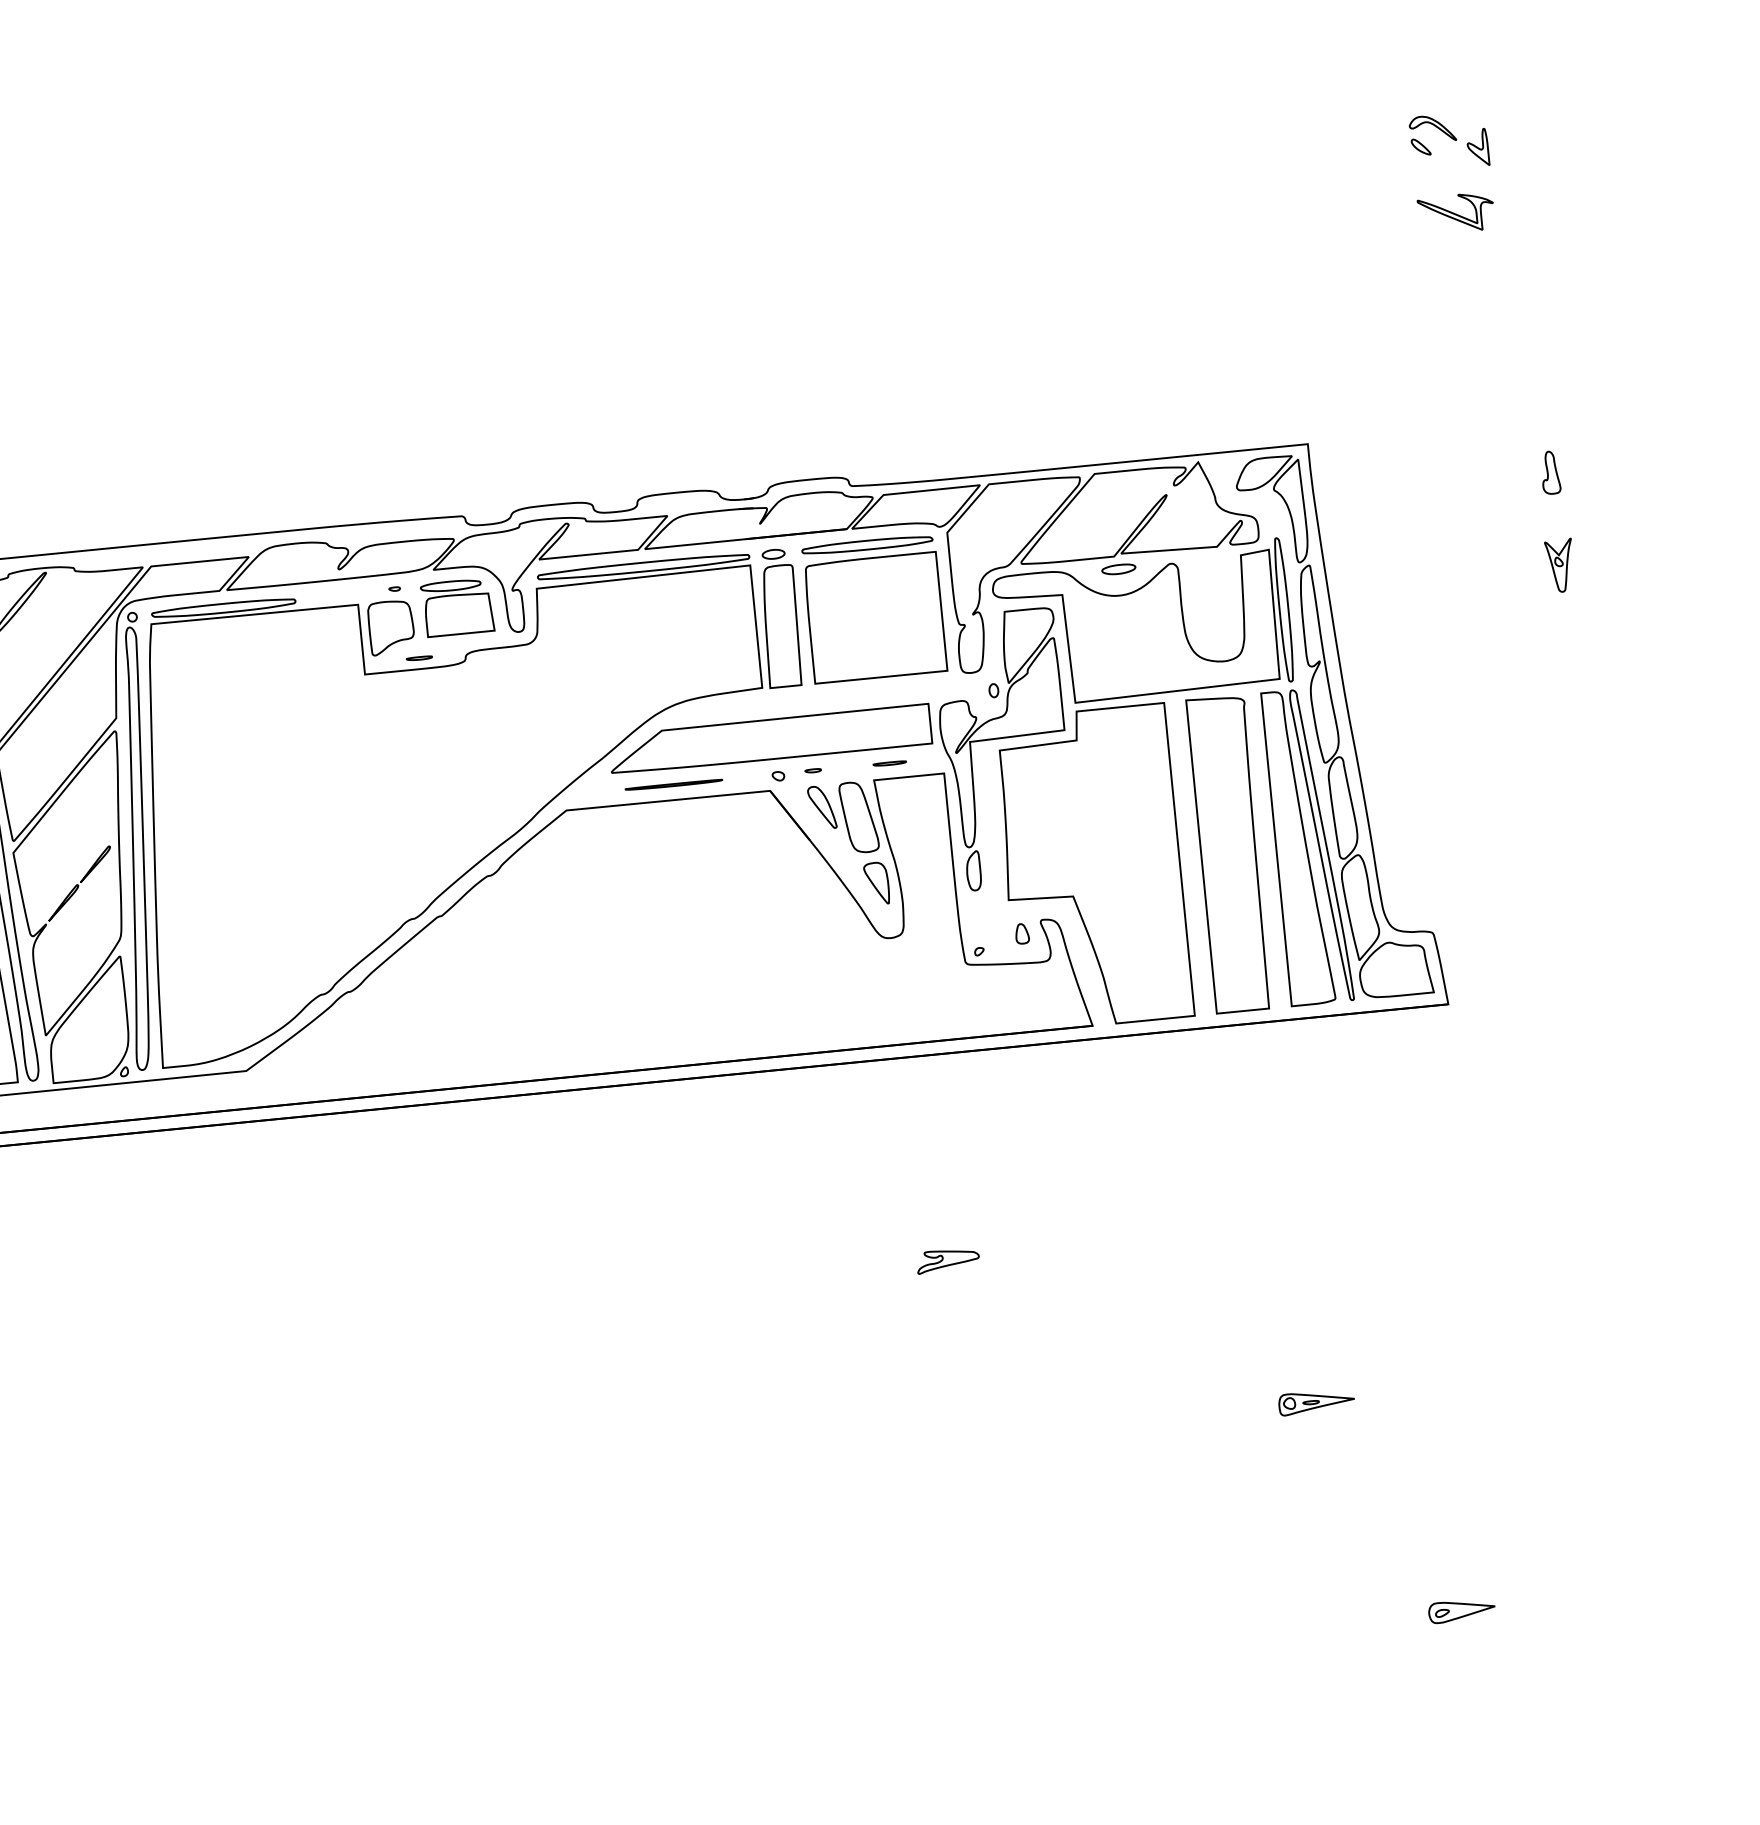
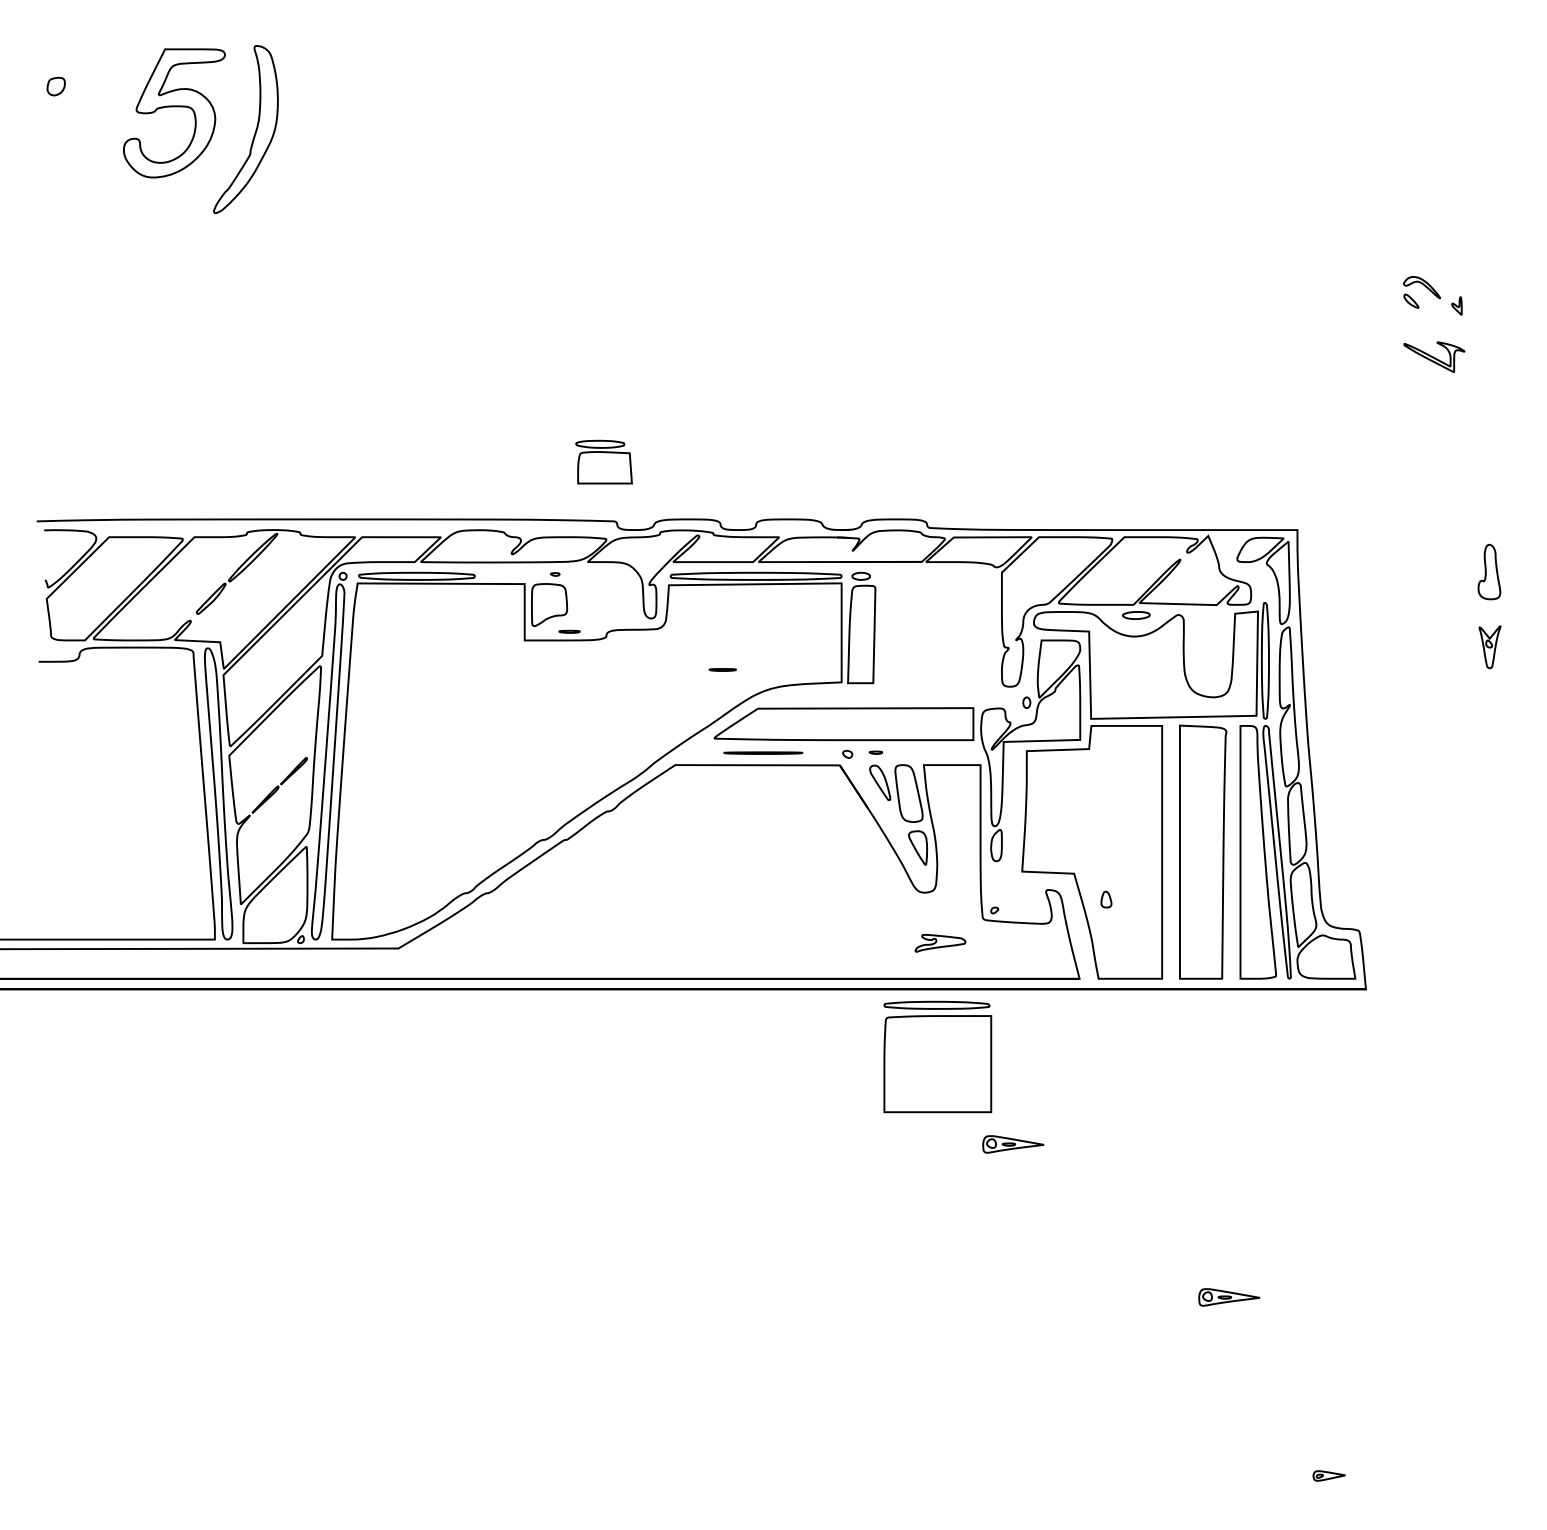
part: (1477, 146) -> (1456, 305), size x0.6
part: (1550, 472) -> (1489, 571), size x1.6
part: (456, 606) -> (603, 461), moved
part: (874, 608) -> (937, 1056), moved
line: (889, 763) -> (722, 669), moved
part: (1022, 933) -> (1106, 899), moved
part: (1031, 1238) -> (1013, 1144), added
part: (948, 1260) -> (940, 943), moved
part: (1462, 1610) -> (1329, 1475), size x0.6

